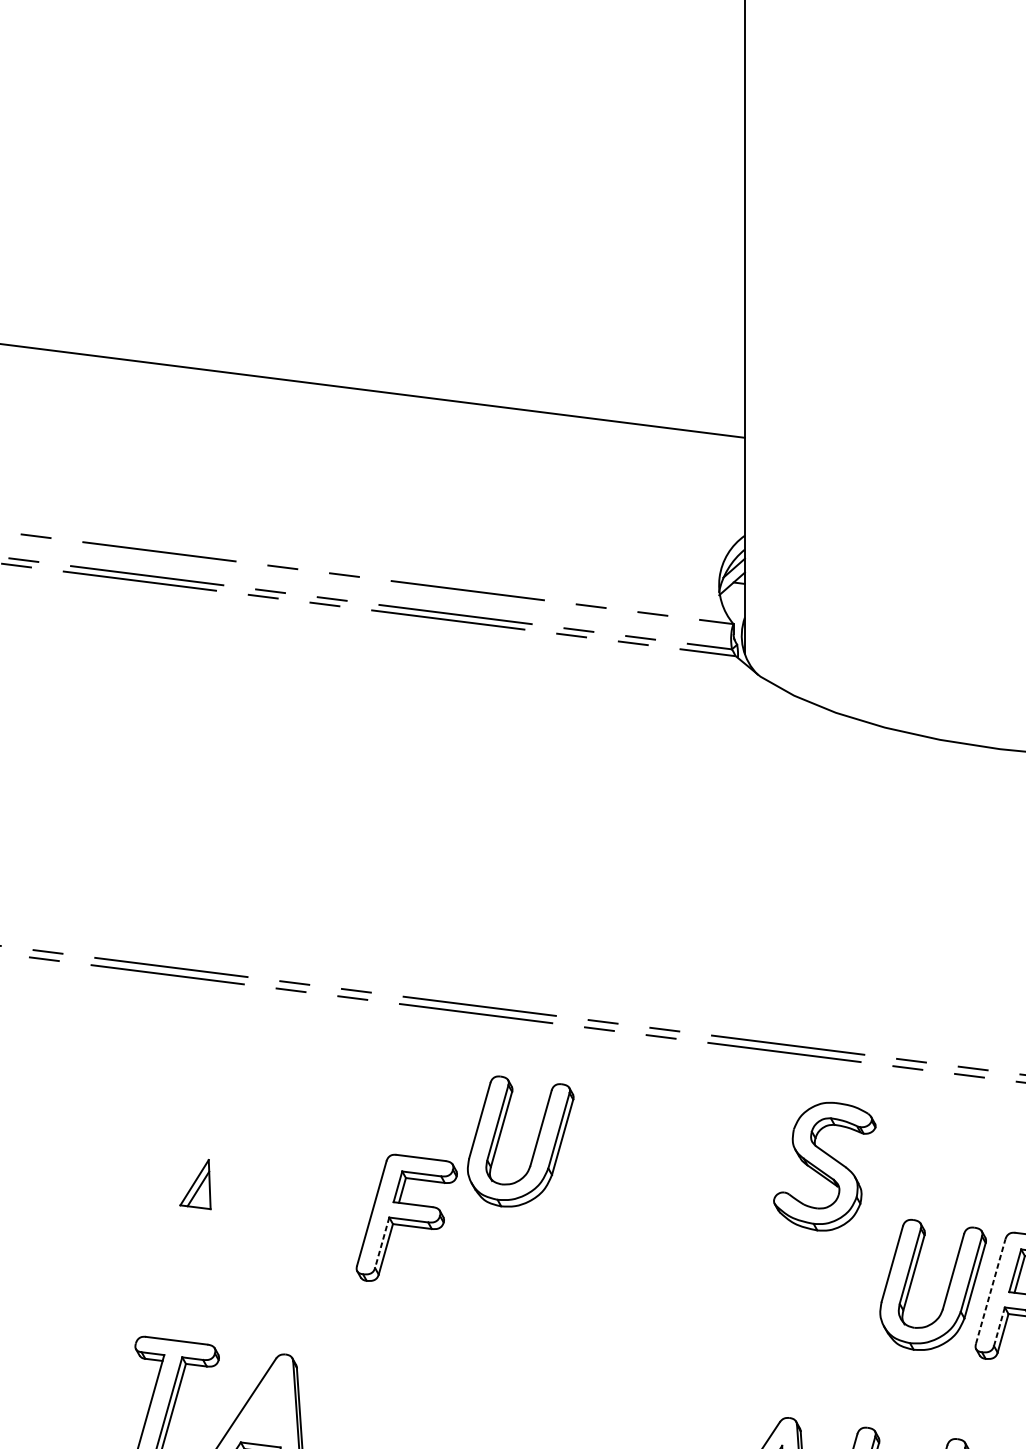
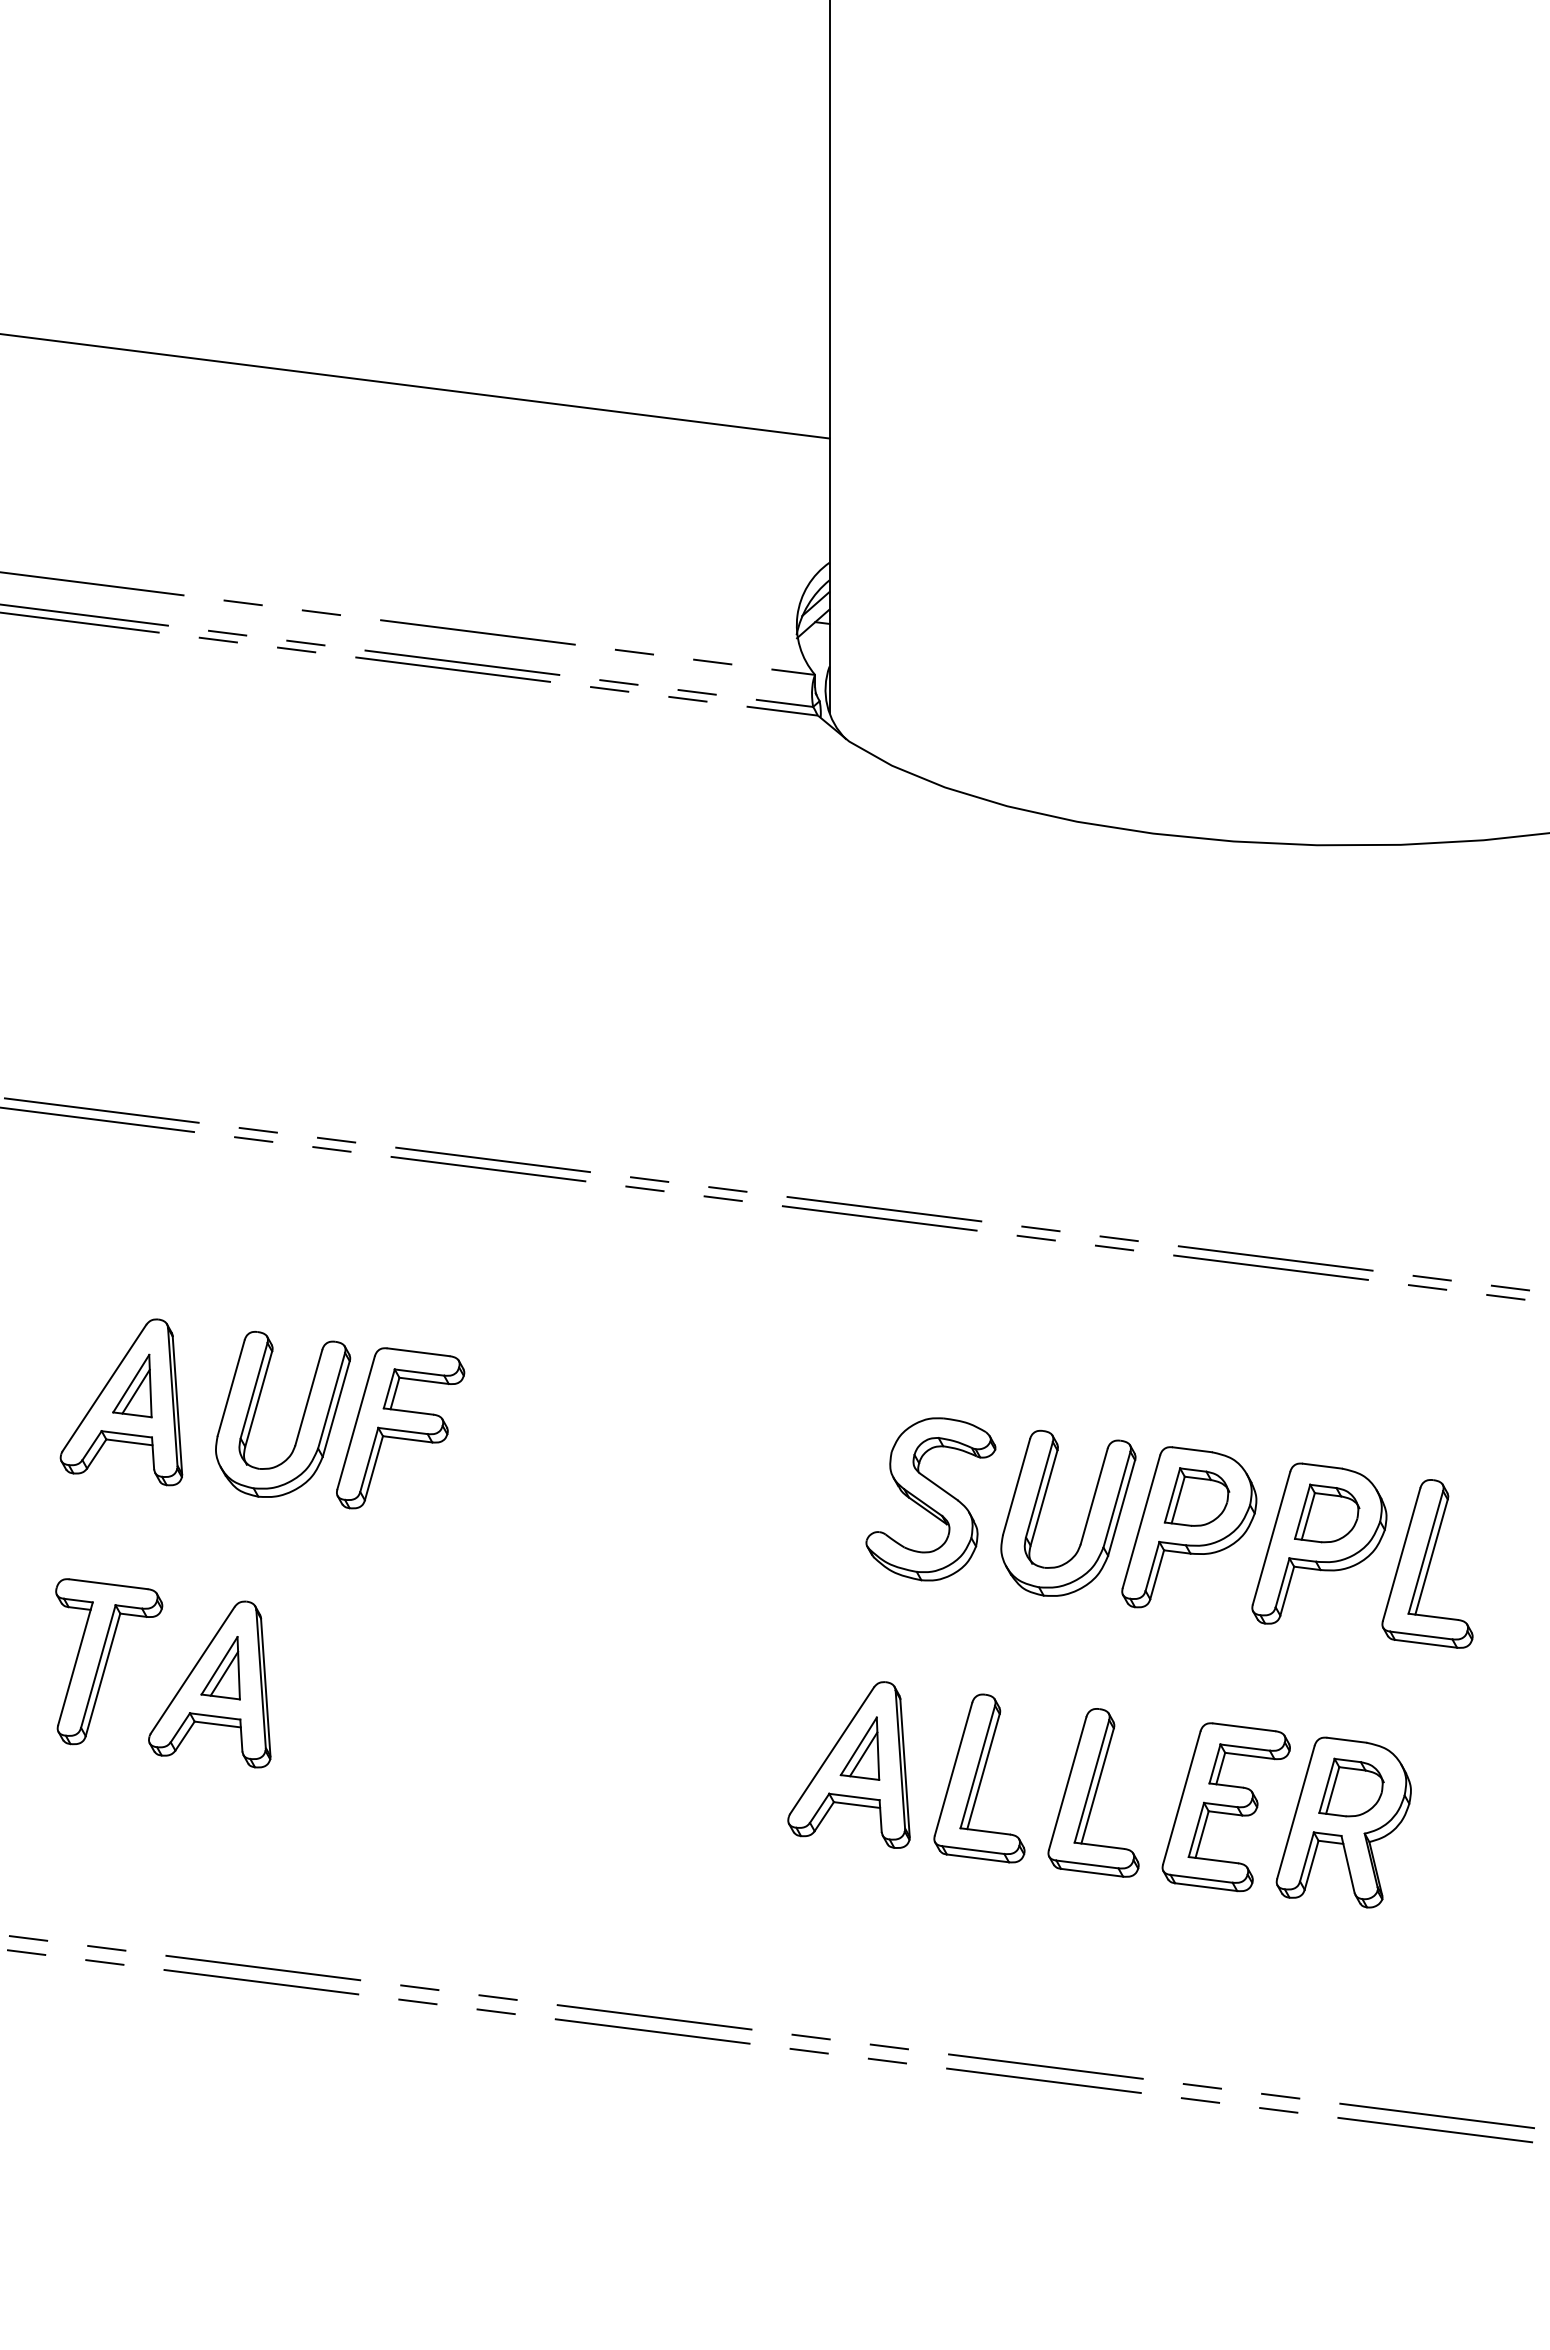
part: (535, 1145) -> (301, 1419), moved
part: (824, 1166) -> (930, 1499), moved
part: (186, 1197) -> (121, 1402), added
line: (382, 1243) -> (369, 1460), dashed -> solid
line: (990, 1291) -> (1141, 1521), dashed -> solid
line: (999, 1326) -> (1152, 1566), dashed -> solid
part: (264, 1407) -> (220, 1668), added

